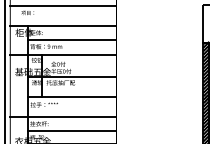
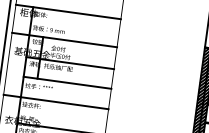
line: (71, 40) -> (74, 27), removed
line: (71, 130) -> (62, 116), removed

